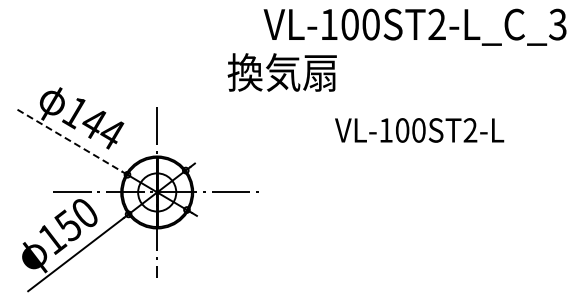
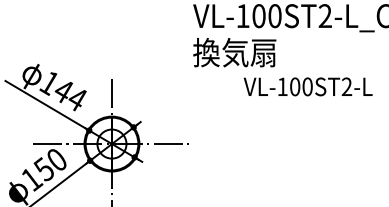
text: (281, 72) -> (234, 52), moved
text: (419, 130) -> (308, 86), moved
line: (70, 141) -> (45, 105), dashed -> solid

